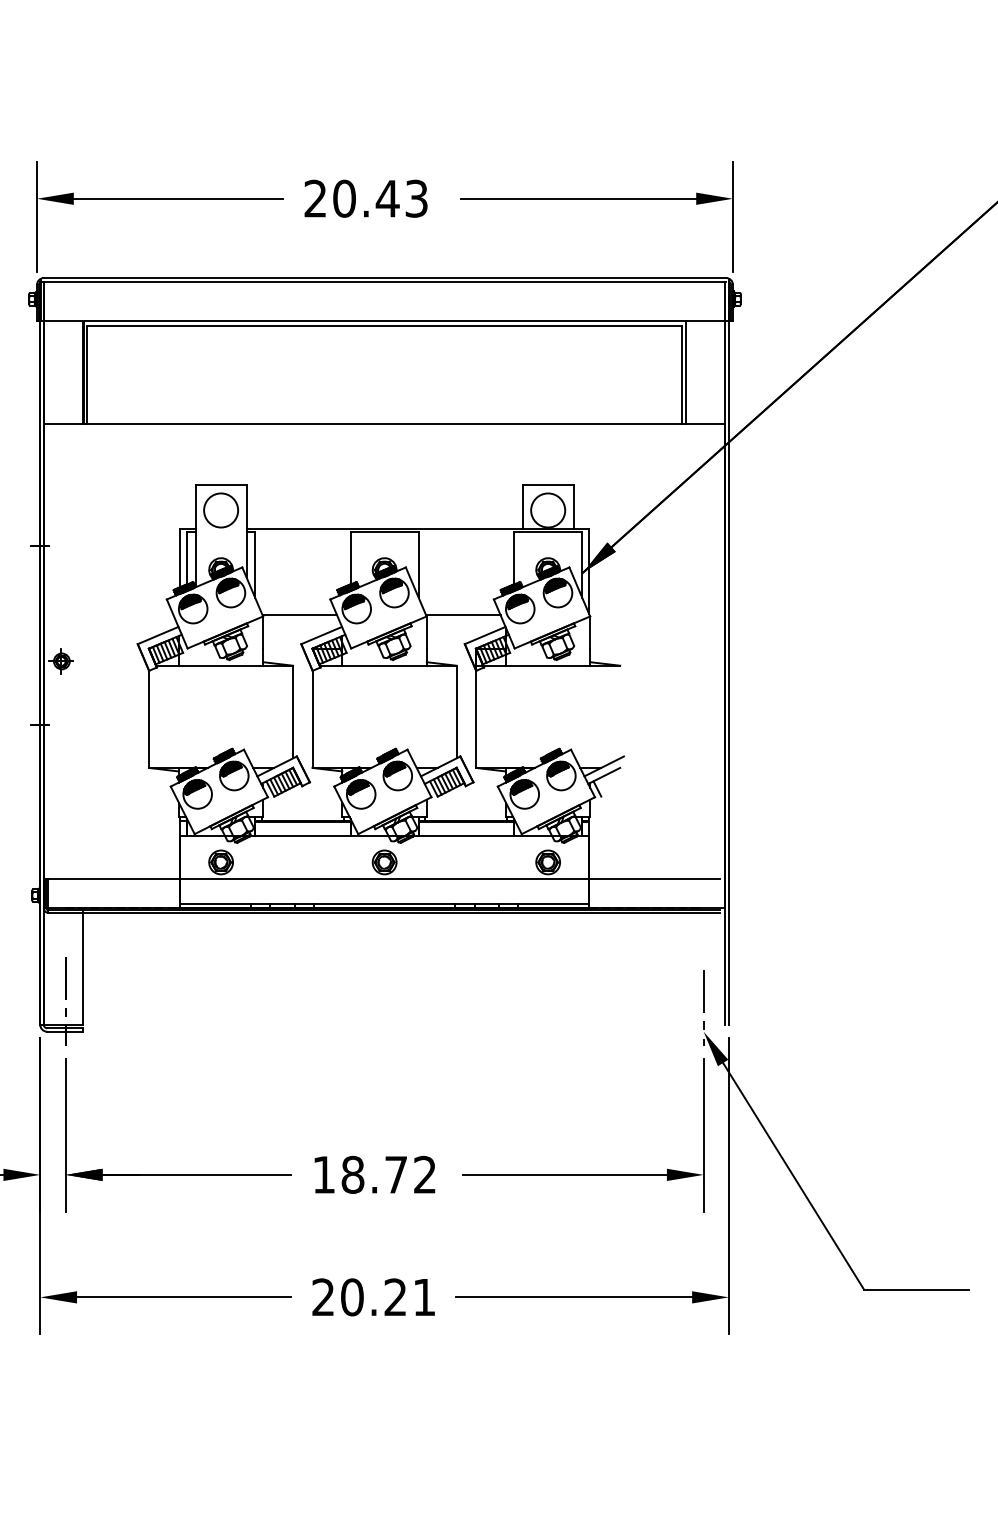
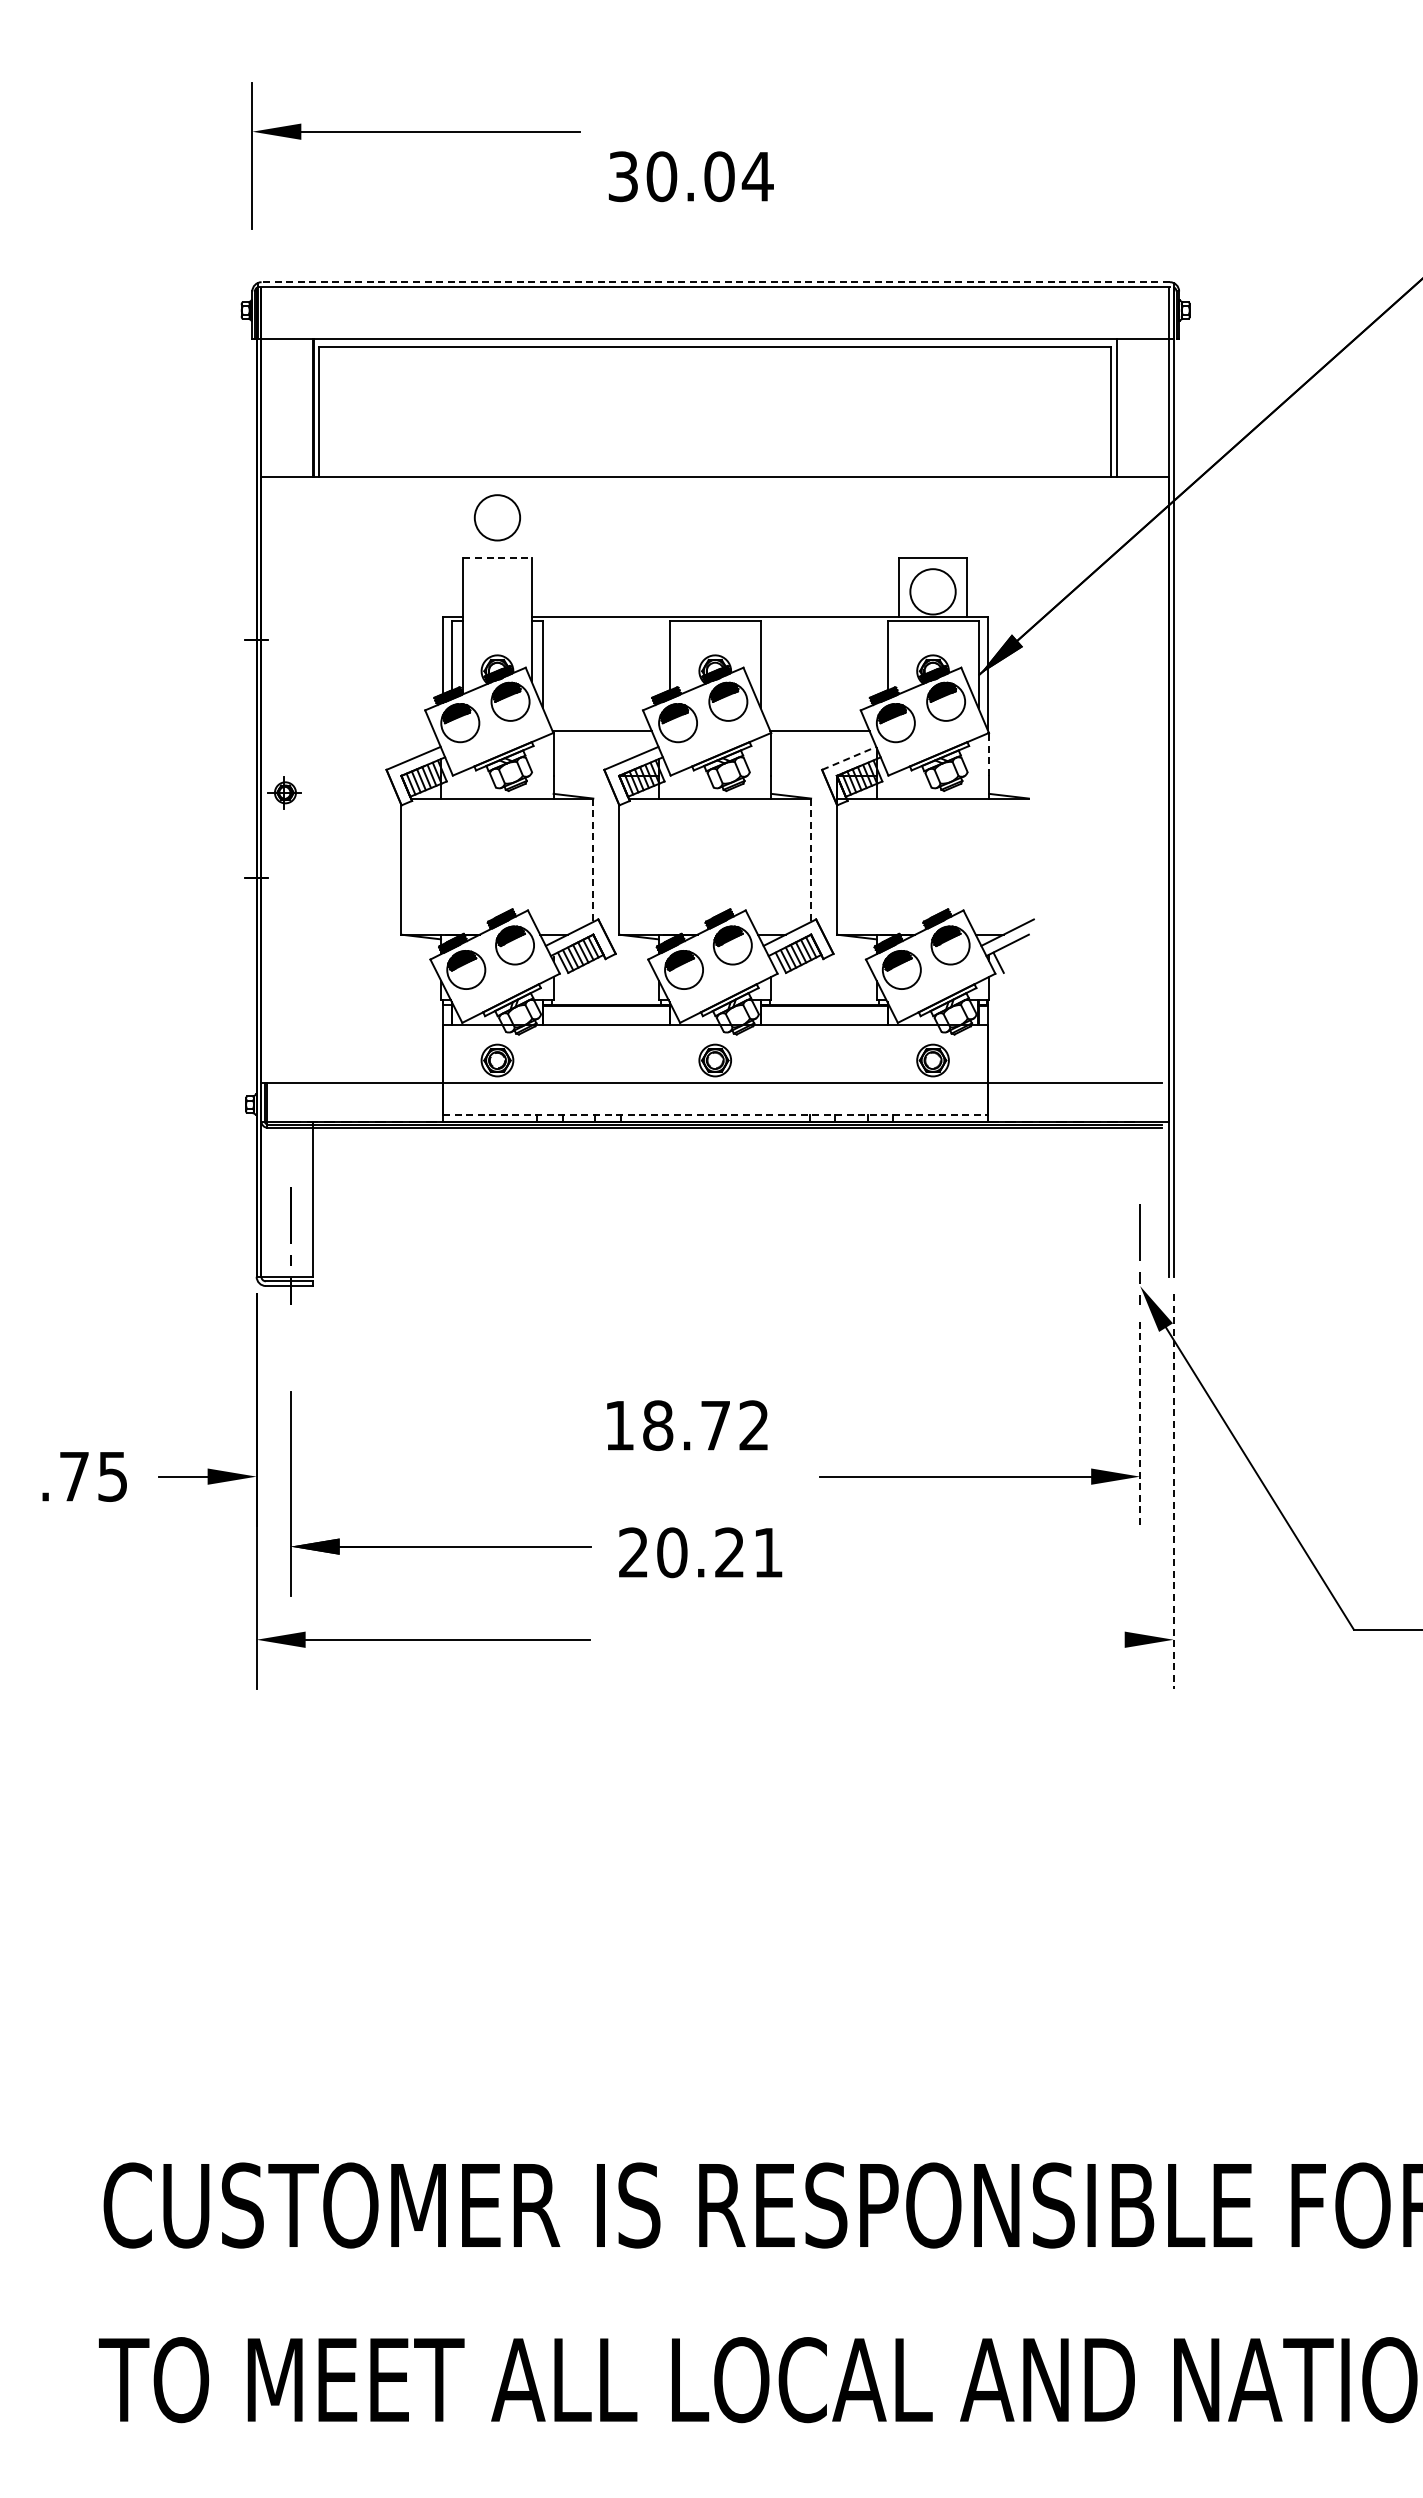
text: (366, 198) -> (690, 176), 20.43 -> 30.04
part: (159, 199) -> (415, 132), moved
part: (596, 199) -> (997, 177), removed
line: (384, 278) -> (715, 282), solid -> dashed
line: (221, 484) -> (497, 557), solid -> dashed
circle: (220, 510) -> (496, 517), moved
line: (590, 632) -> (989, 754), solid -> dashed
line: (485, 635) -> (849, 758), solid -> dashed
line: (293, 712) -> (593, 860), solid -> dashed
line: (456, 712) -> (811, 860), solid -> dashed
line: (384, 903) -> (715, 1115), solid -> dashed
line: (703, 1134) -> (1140, 1423), solid -> dashed
part: (178, 1174) -> (440, 1546), moved
text: (375, 1174) -> (687, 1425), moved
line: (728, 1186) -> (1173, 1491), solid -> dashed
text: (373, 1297) -> (700, 1552), moved
line: (574, 1297) -> (967, 1639), removed

